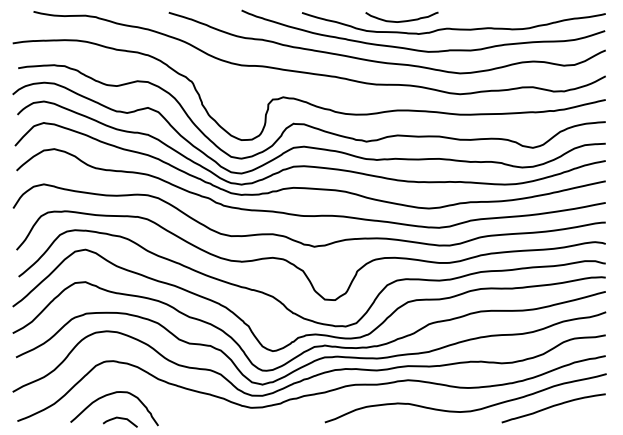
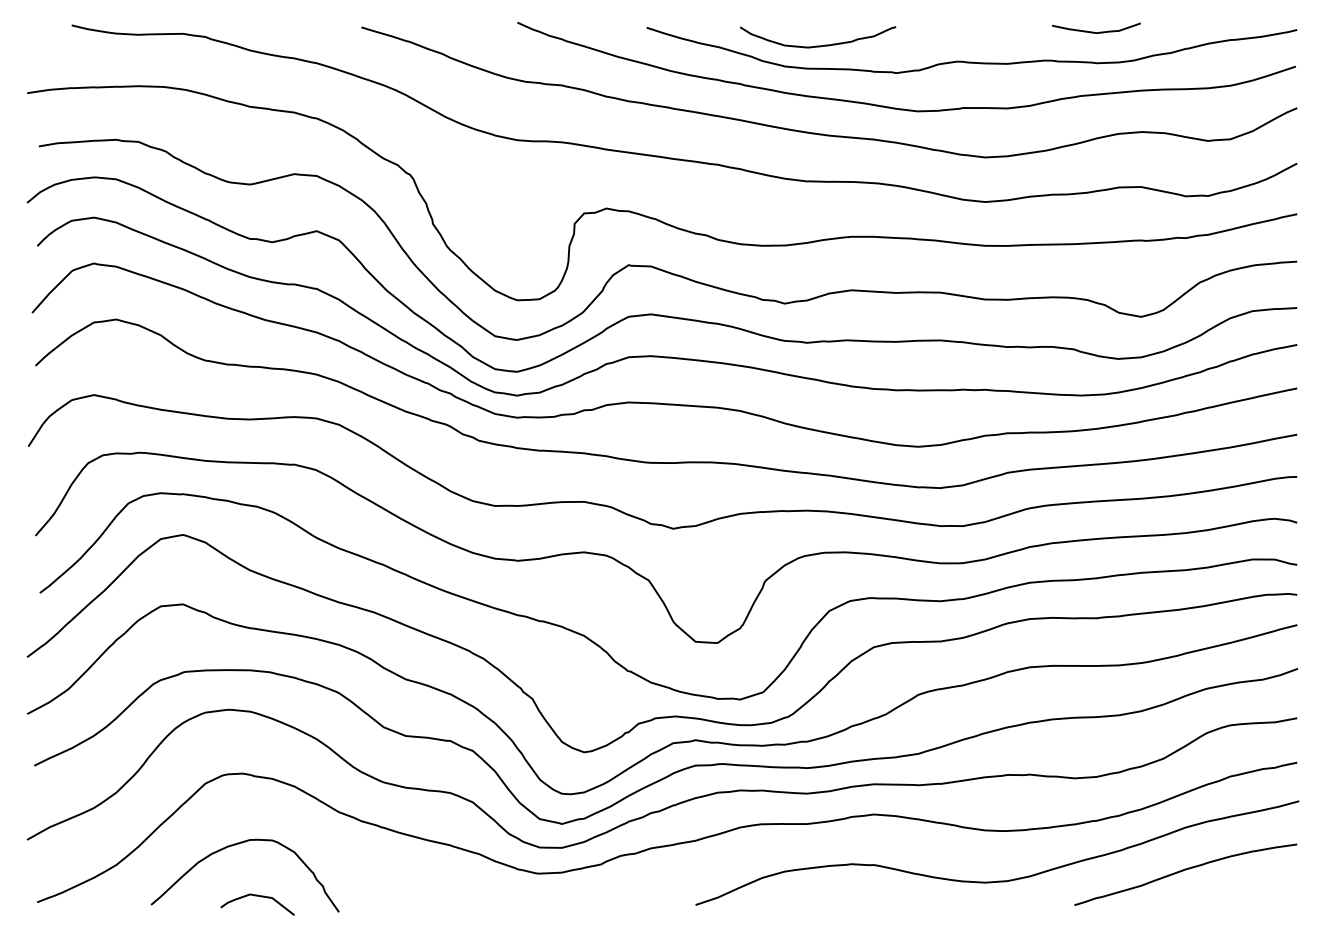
curve: (511, 14) -> (1095, 31), added
curve: (401, 20) -> (816, 44), moved

